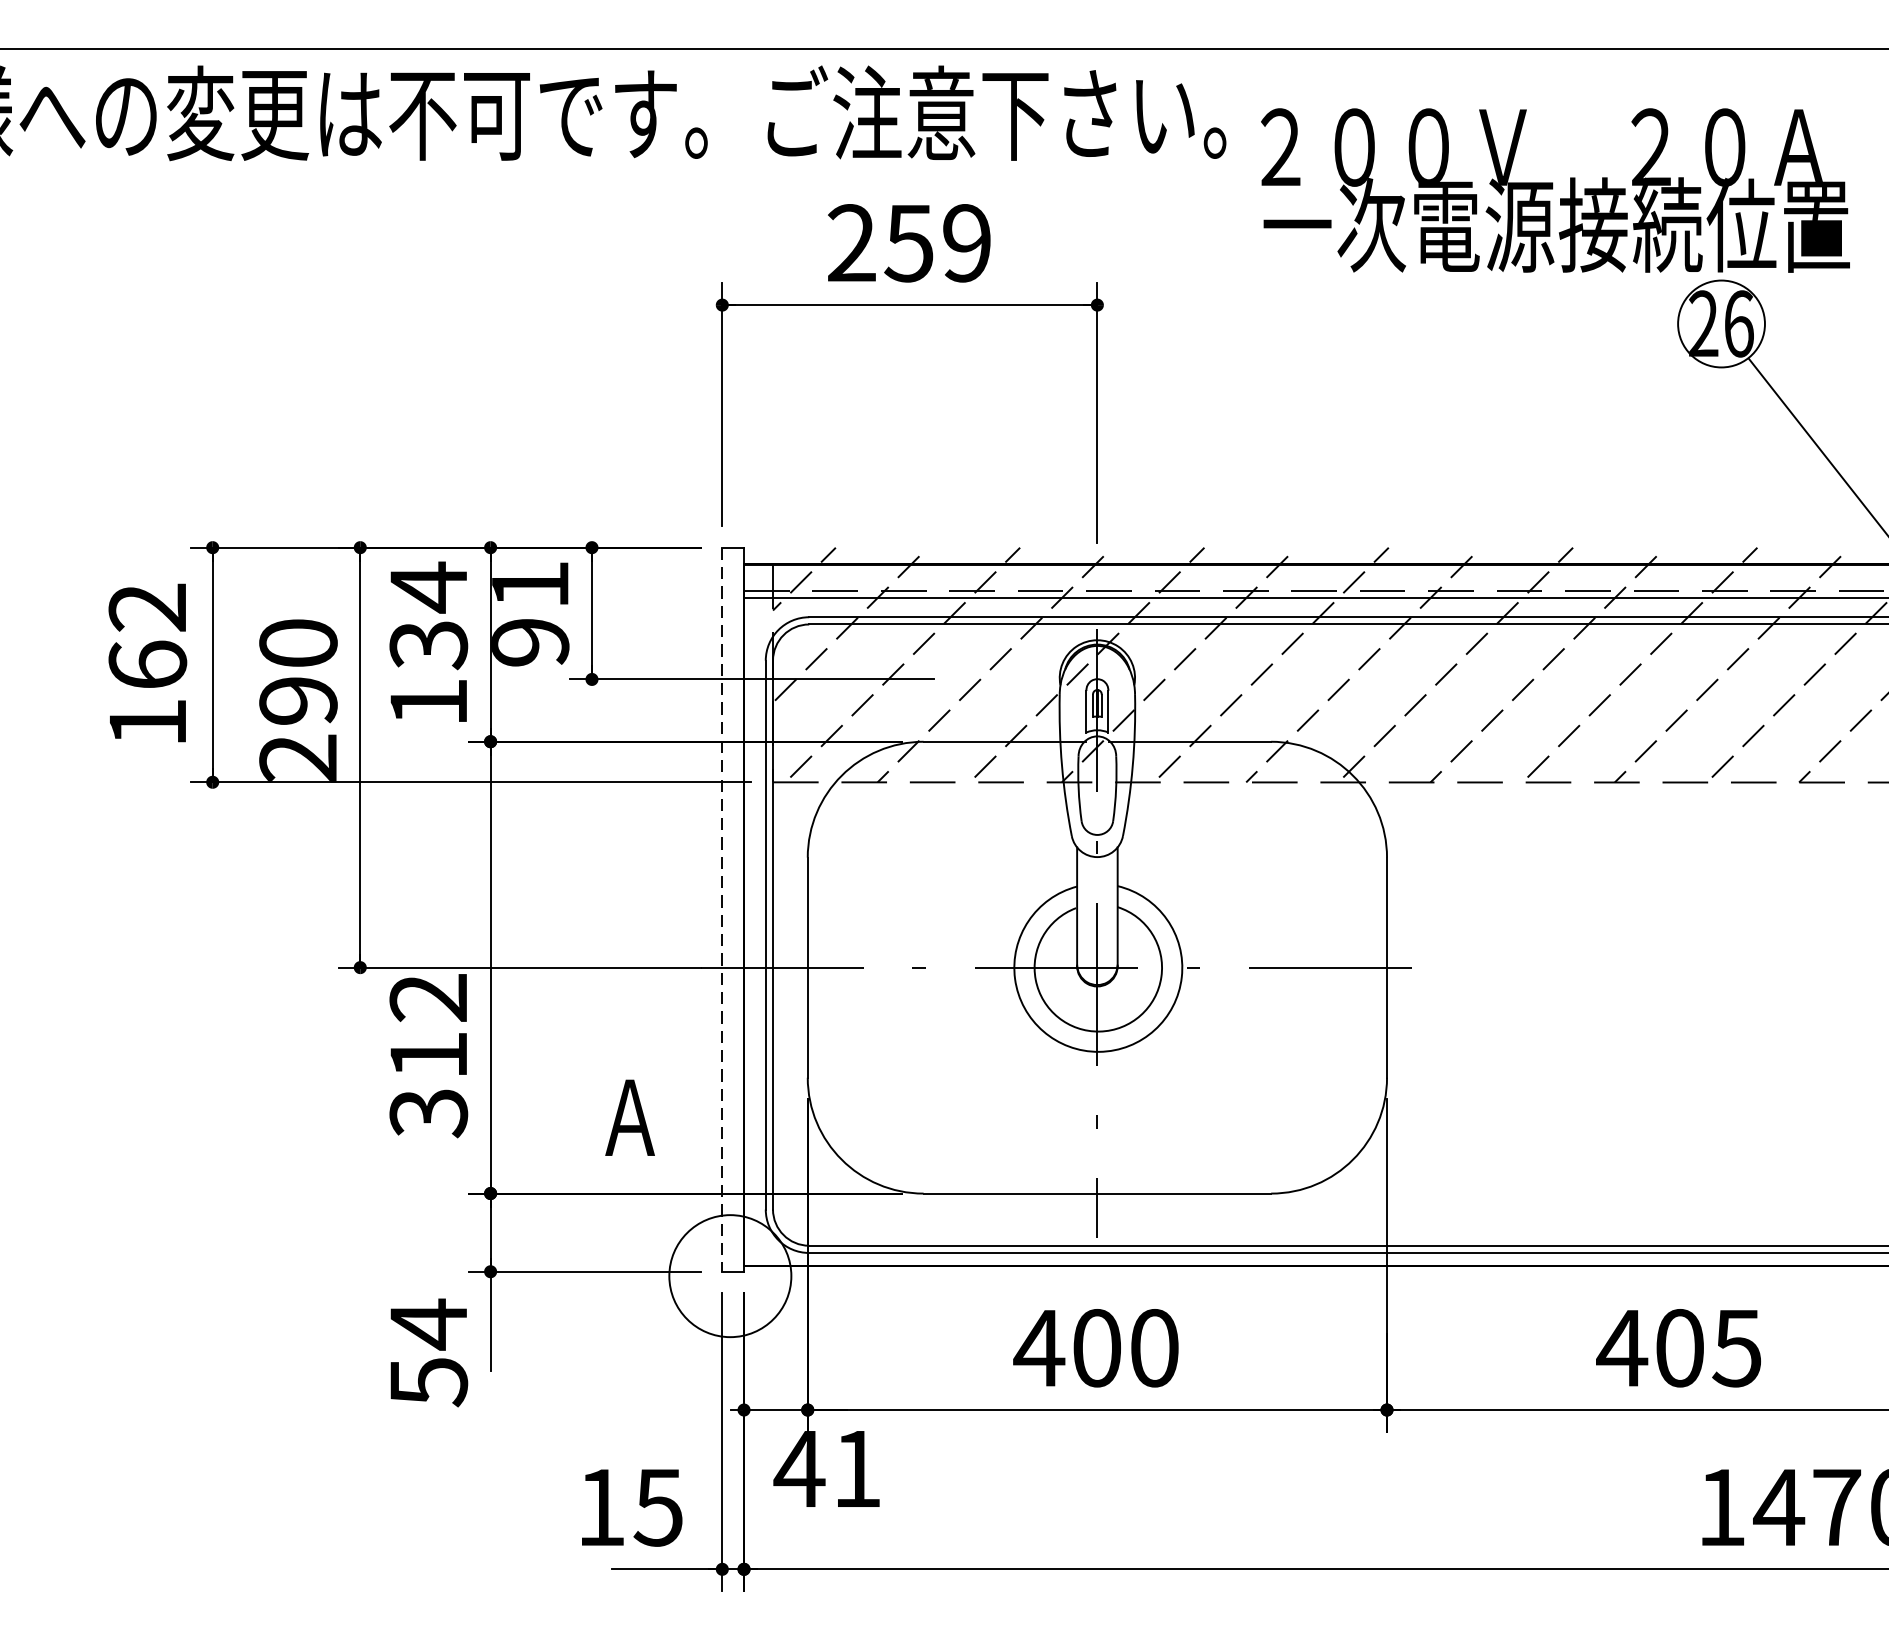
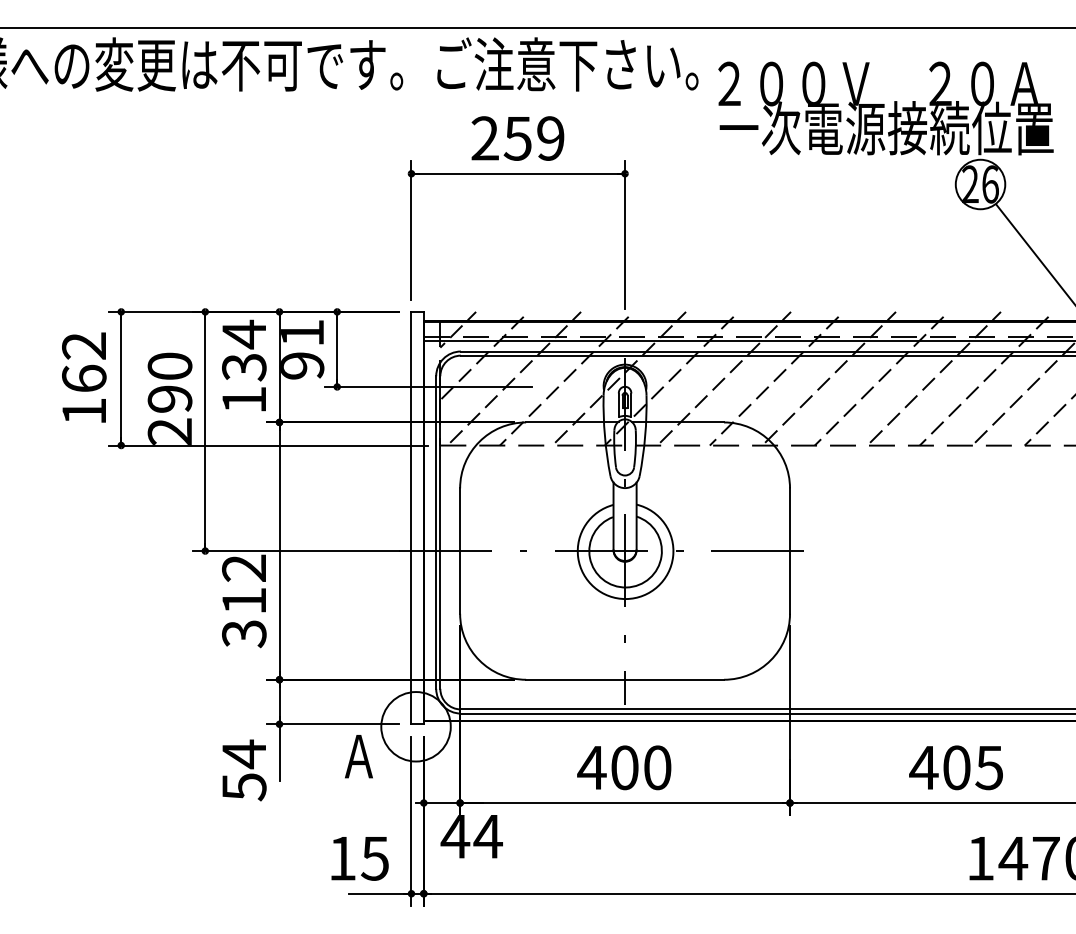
line: (722, 910) -> (411, 518), dashed -> solid
text: (629, 1117) -> (358, 756), moved
text: (855, 1468) -> (487, 836), 41 -> 44

